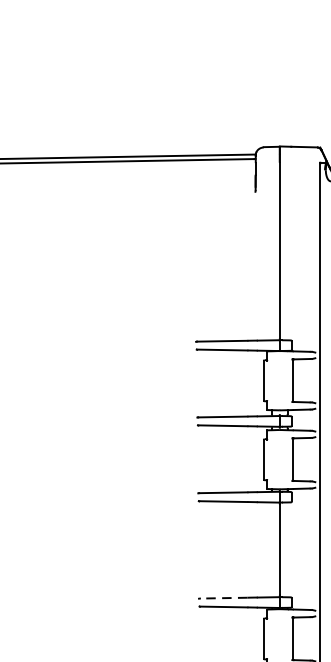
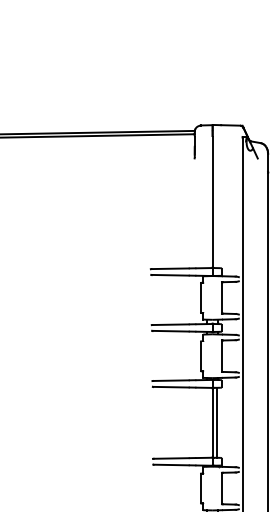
line: (286, 549) -> (217, 422), added
line: (224, 598) -> (171, 458), dashed -> solid

